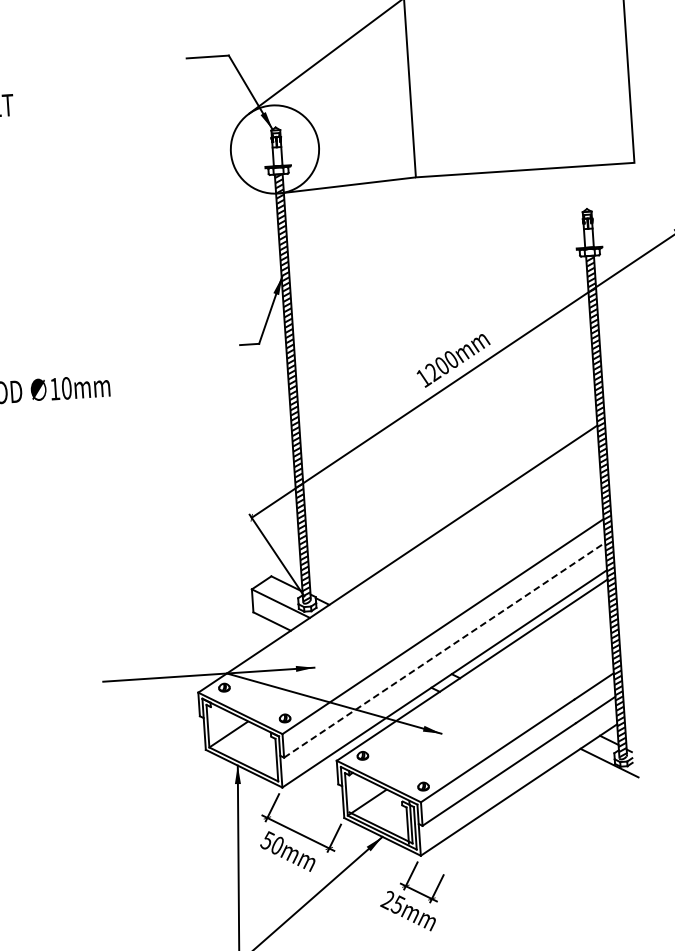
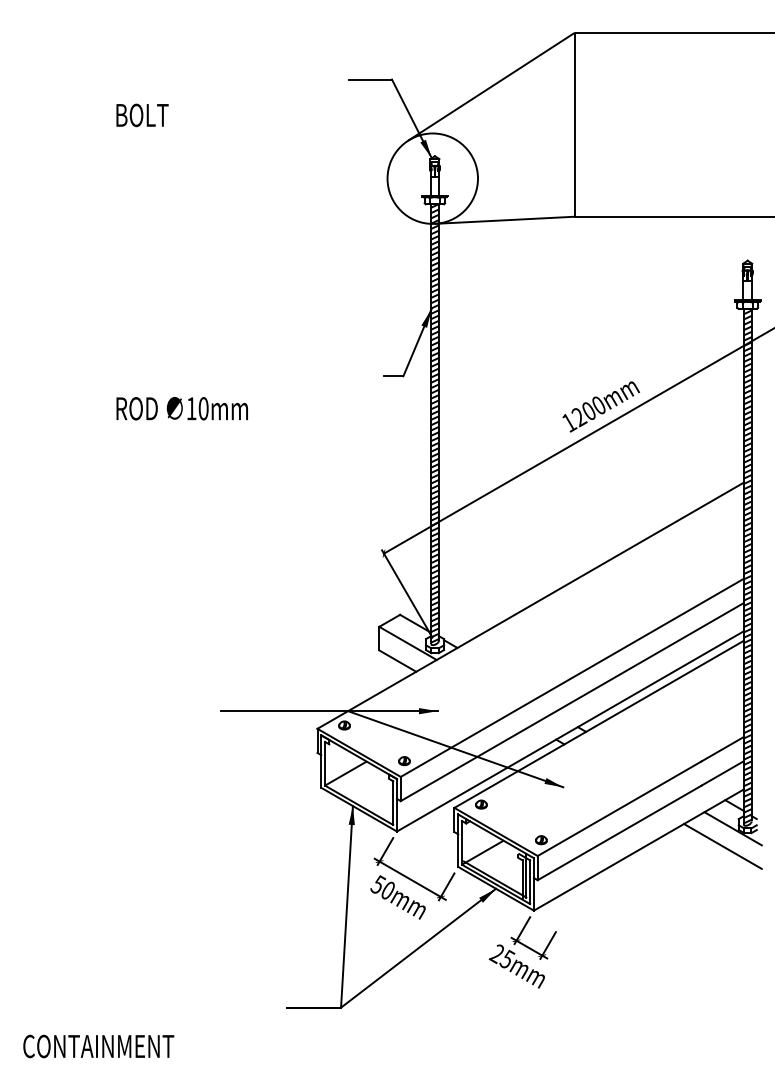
line: (444, 650) -> (572, 702), dashed -> solid
line: (600, 781) -> (722, 846), added

